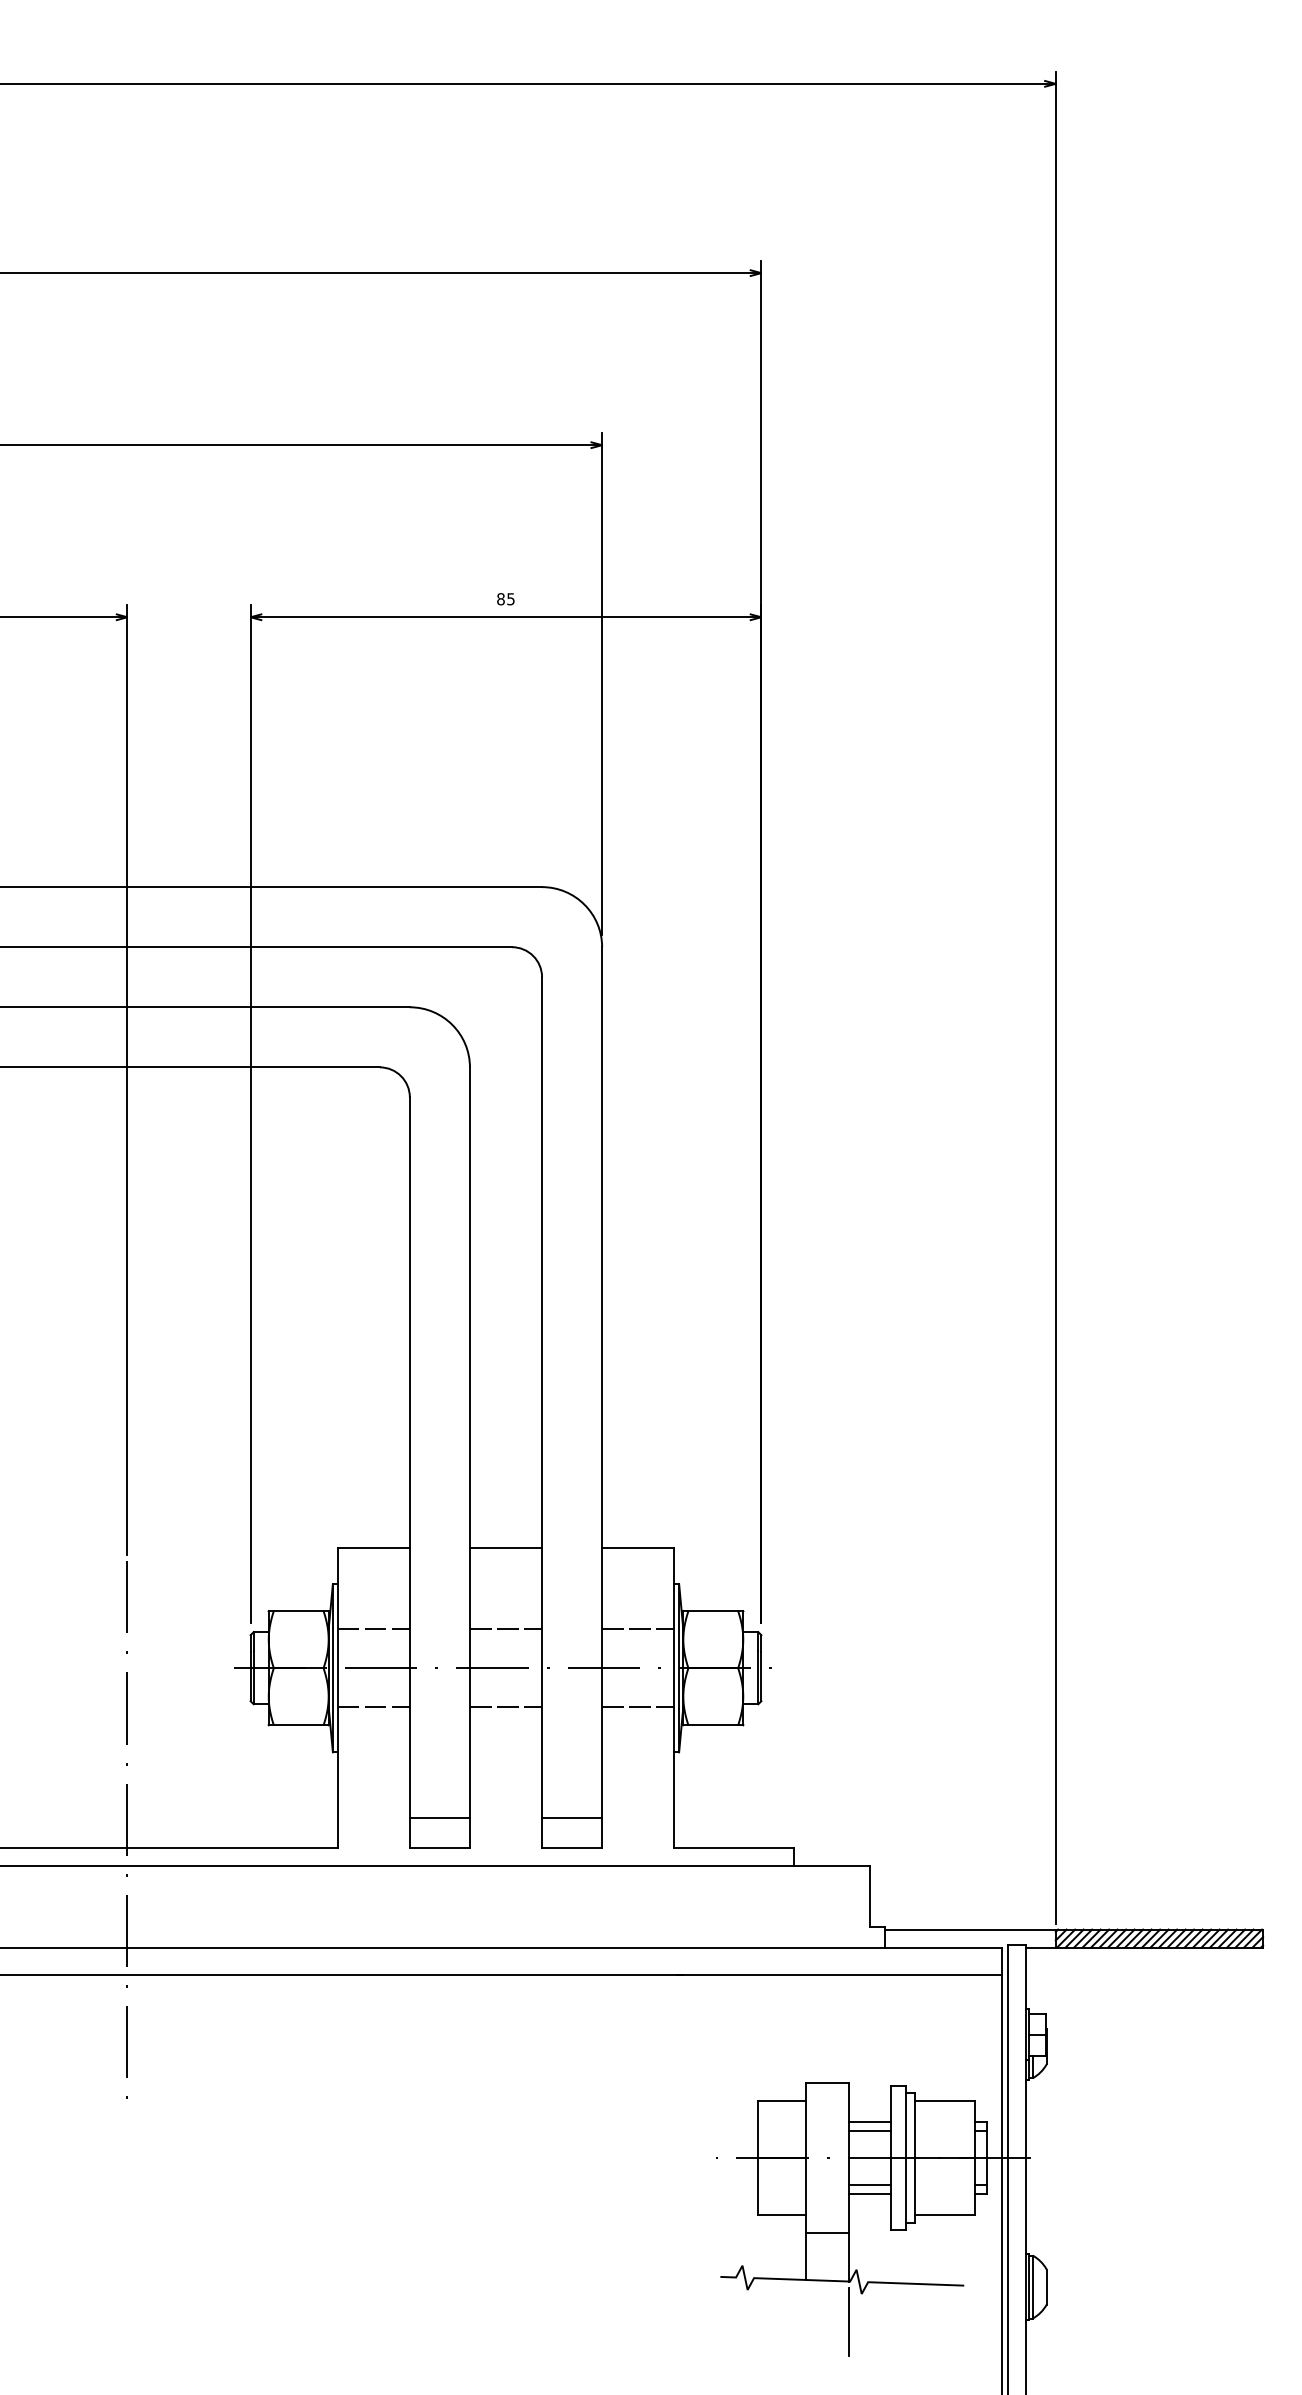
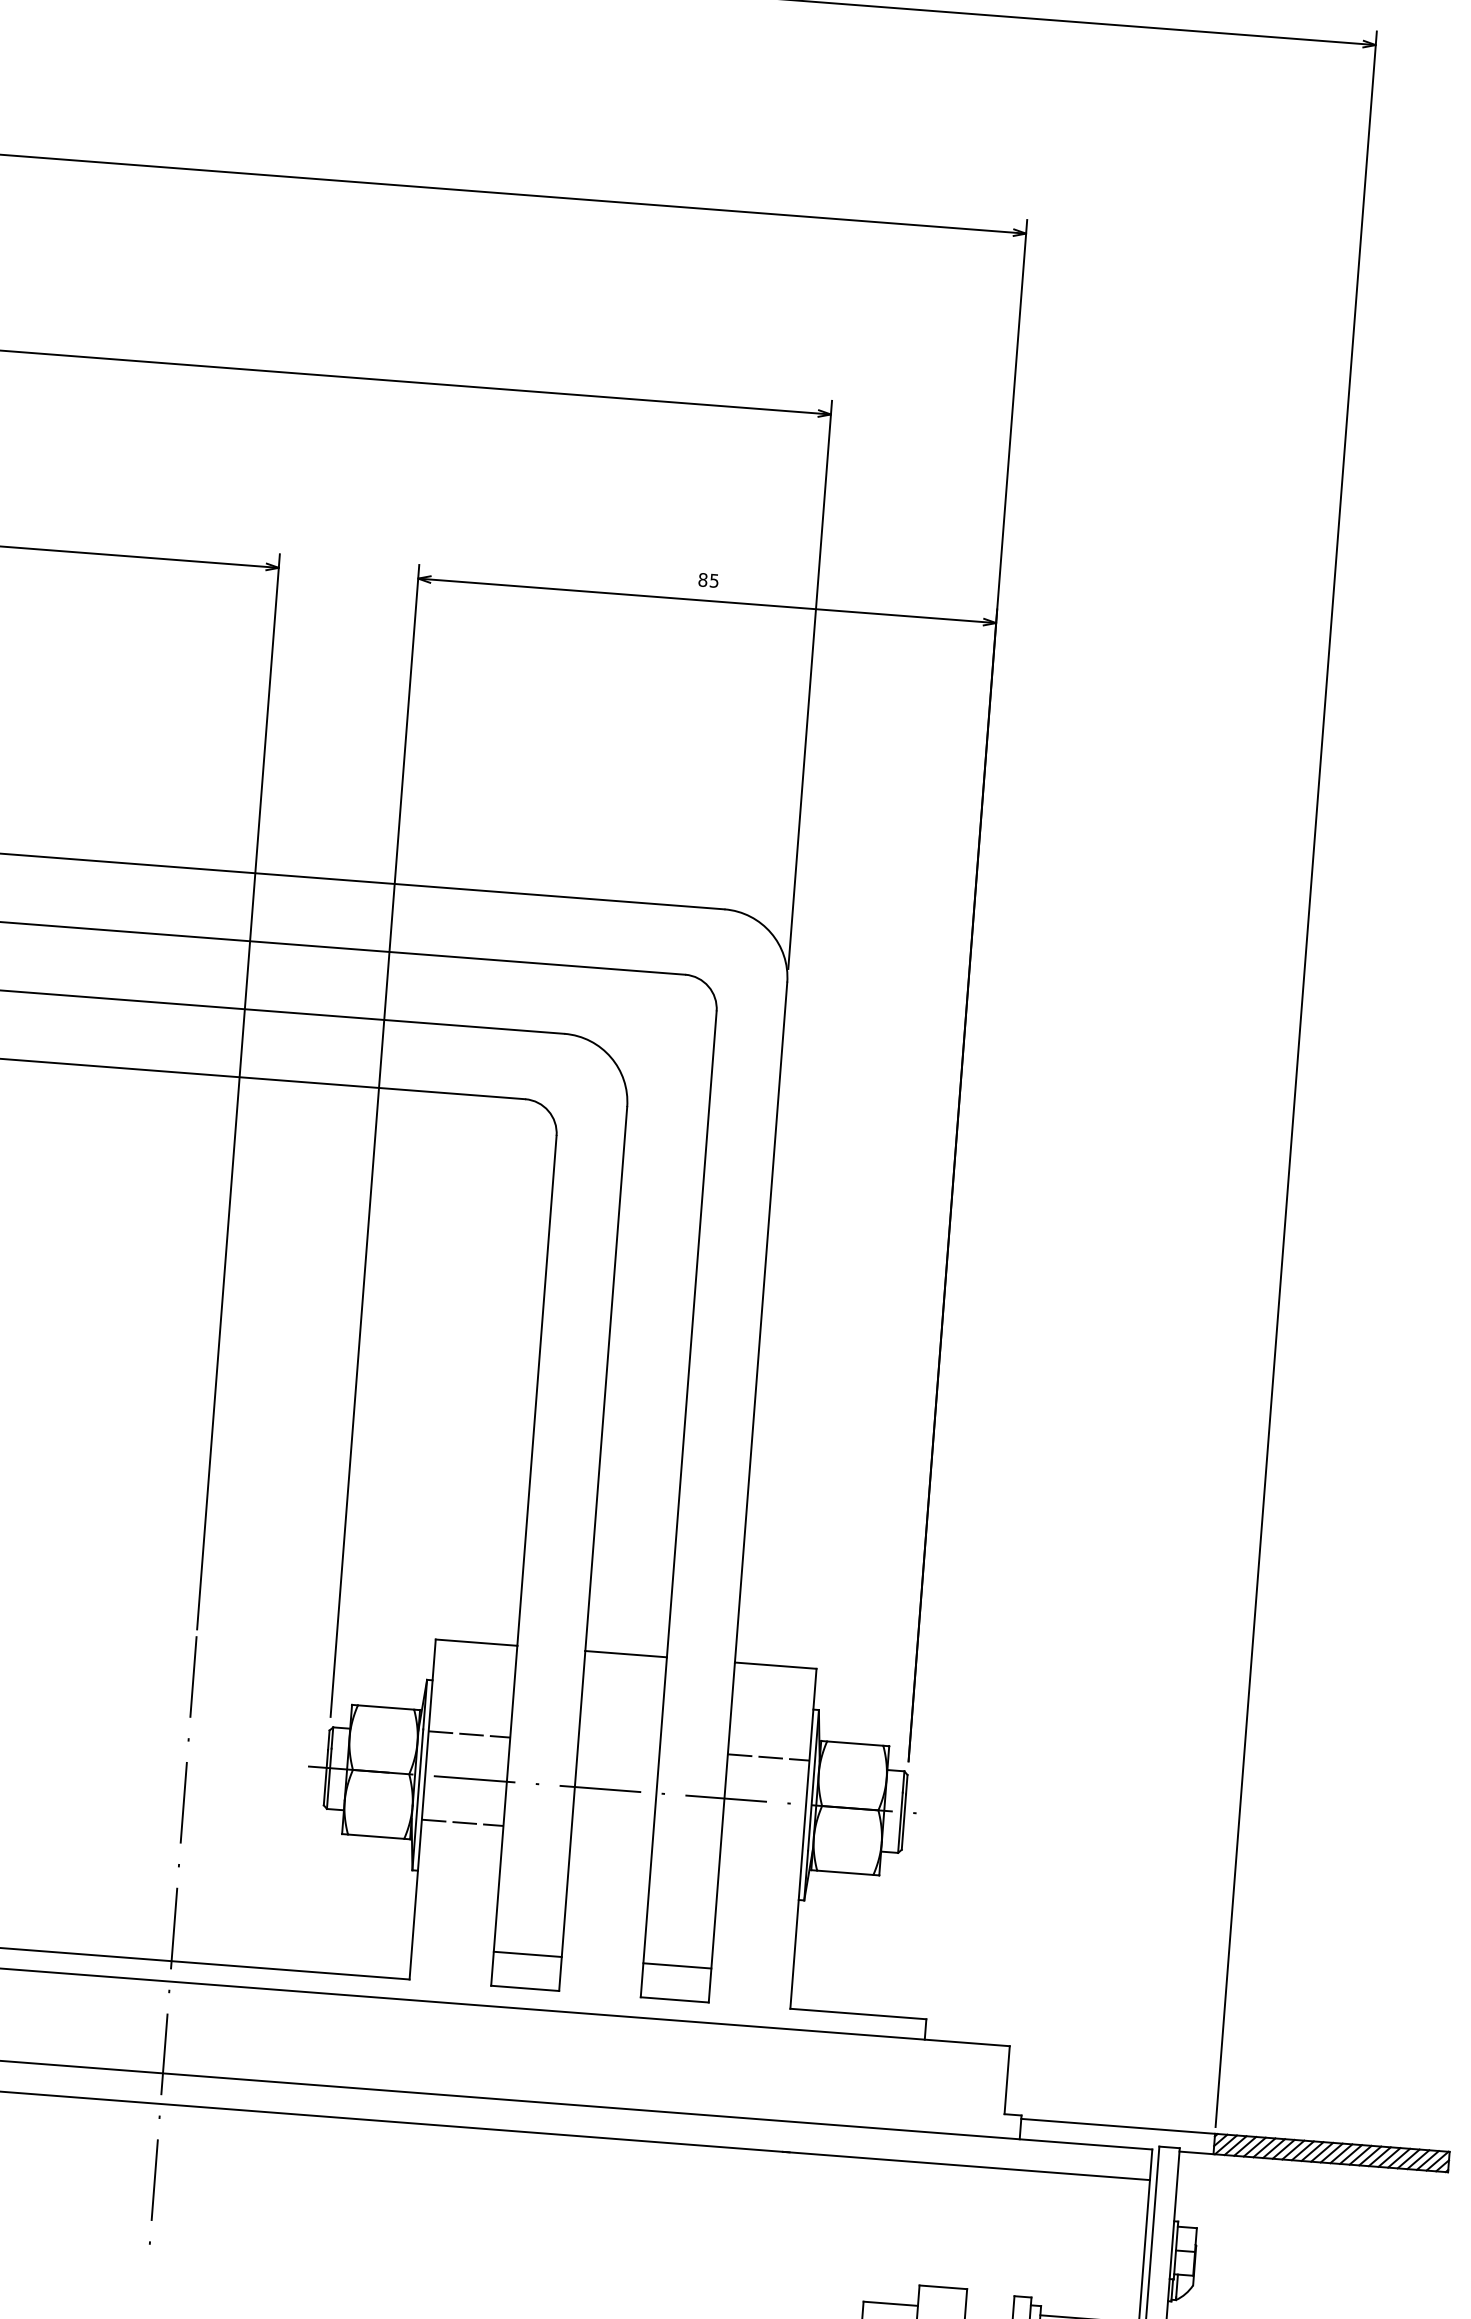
line: (505, 1629) -> (618, 1746), removed
line: (505, 1707) -> (611, 1834), removed
line: (638, 1707) -> (762, 1846), removed

